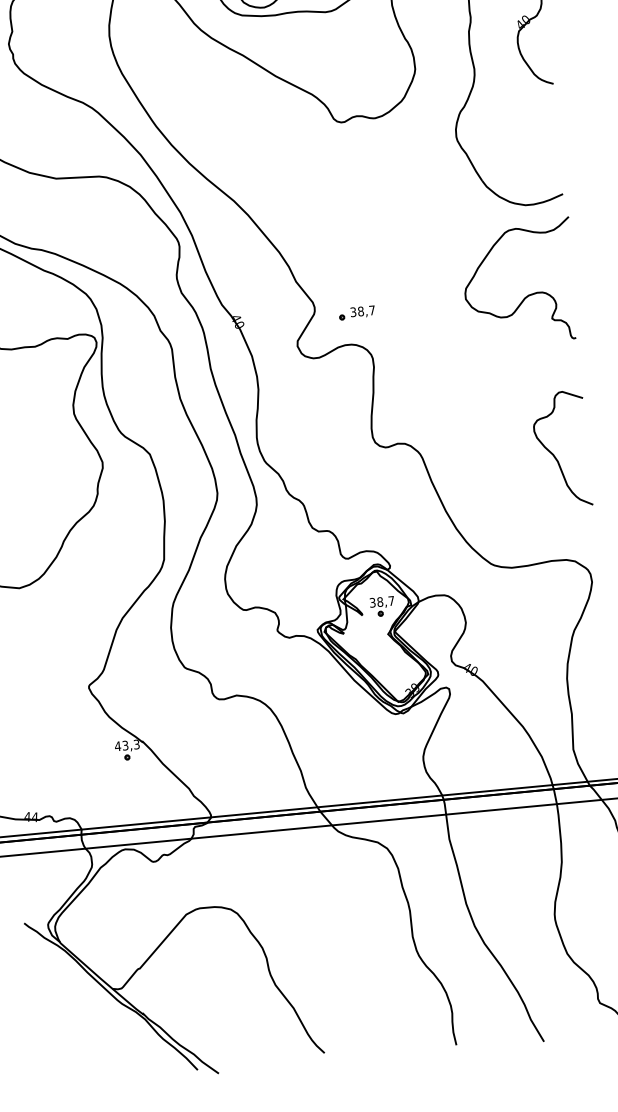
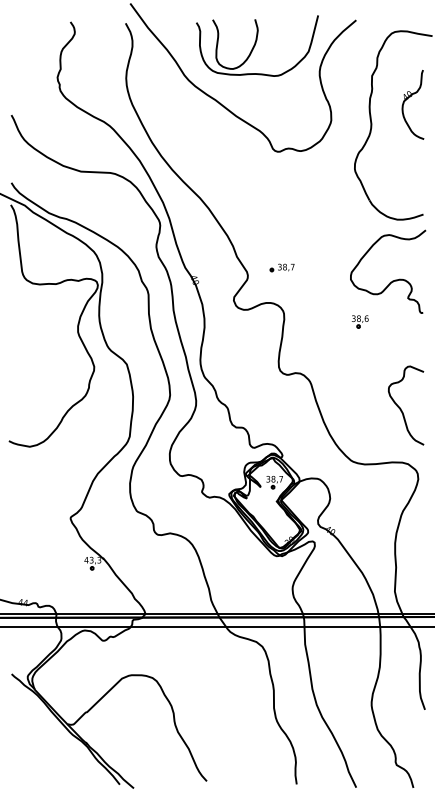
part: (355, 312) -> (281, 267), moved
part: (485, 359) -> (360, 321), added
curve: (555, 454) -> (401, 408), moved

